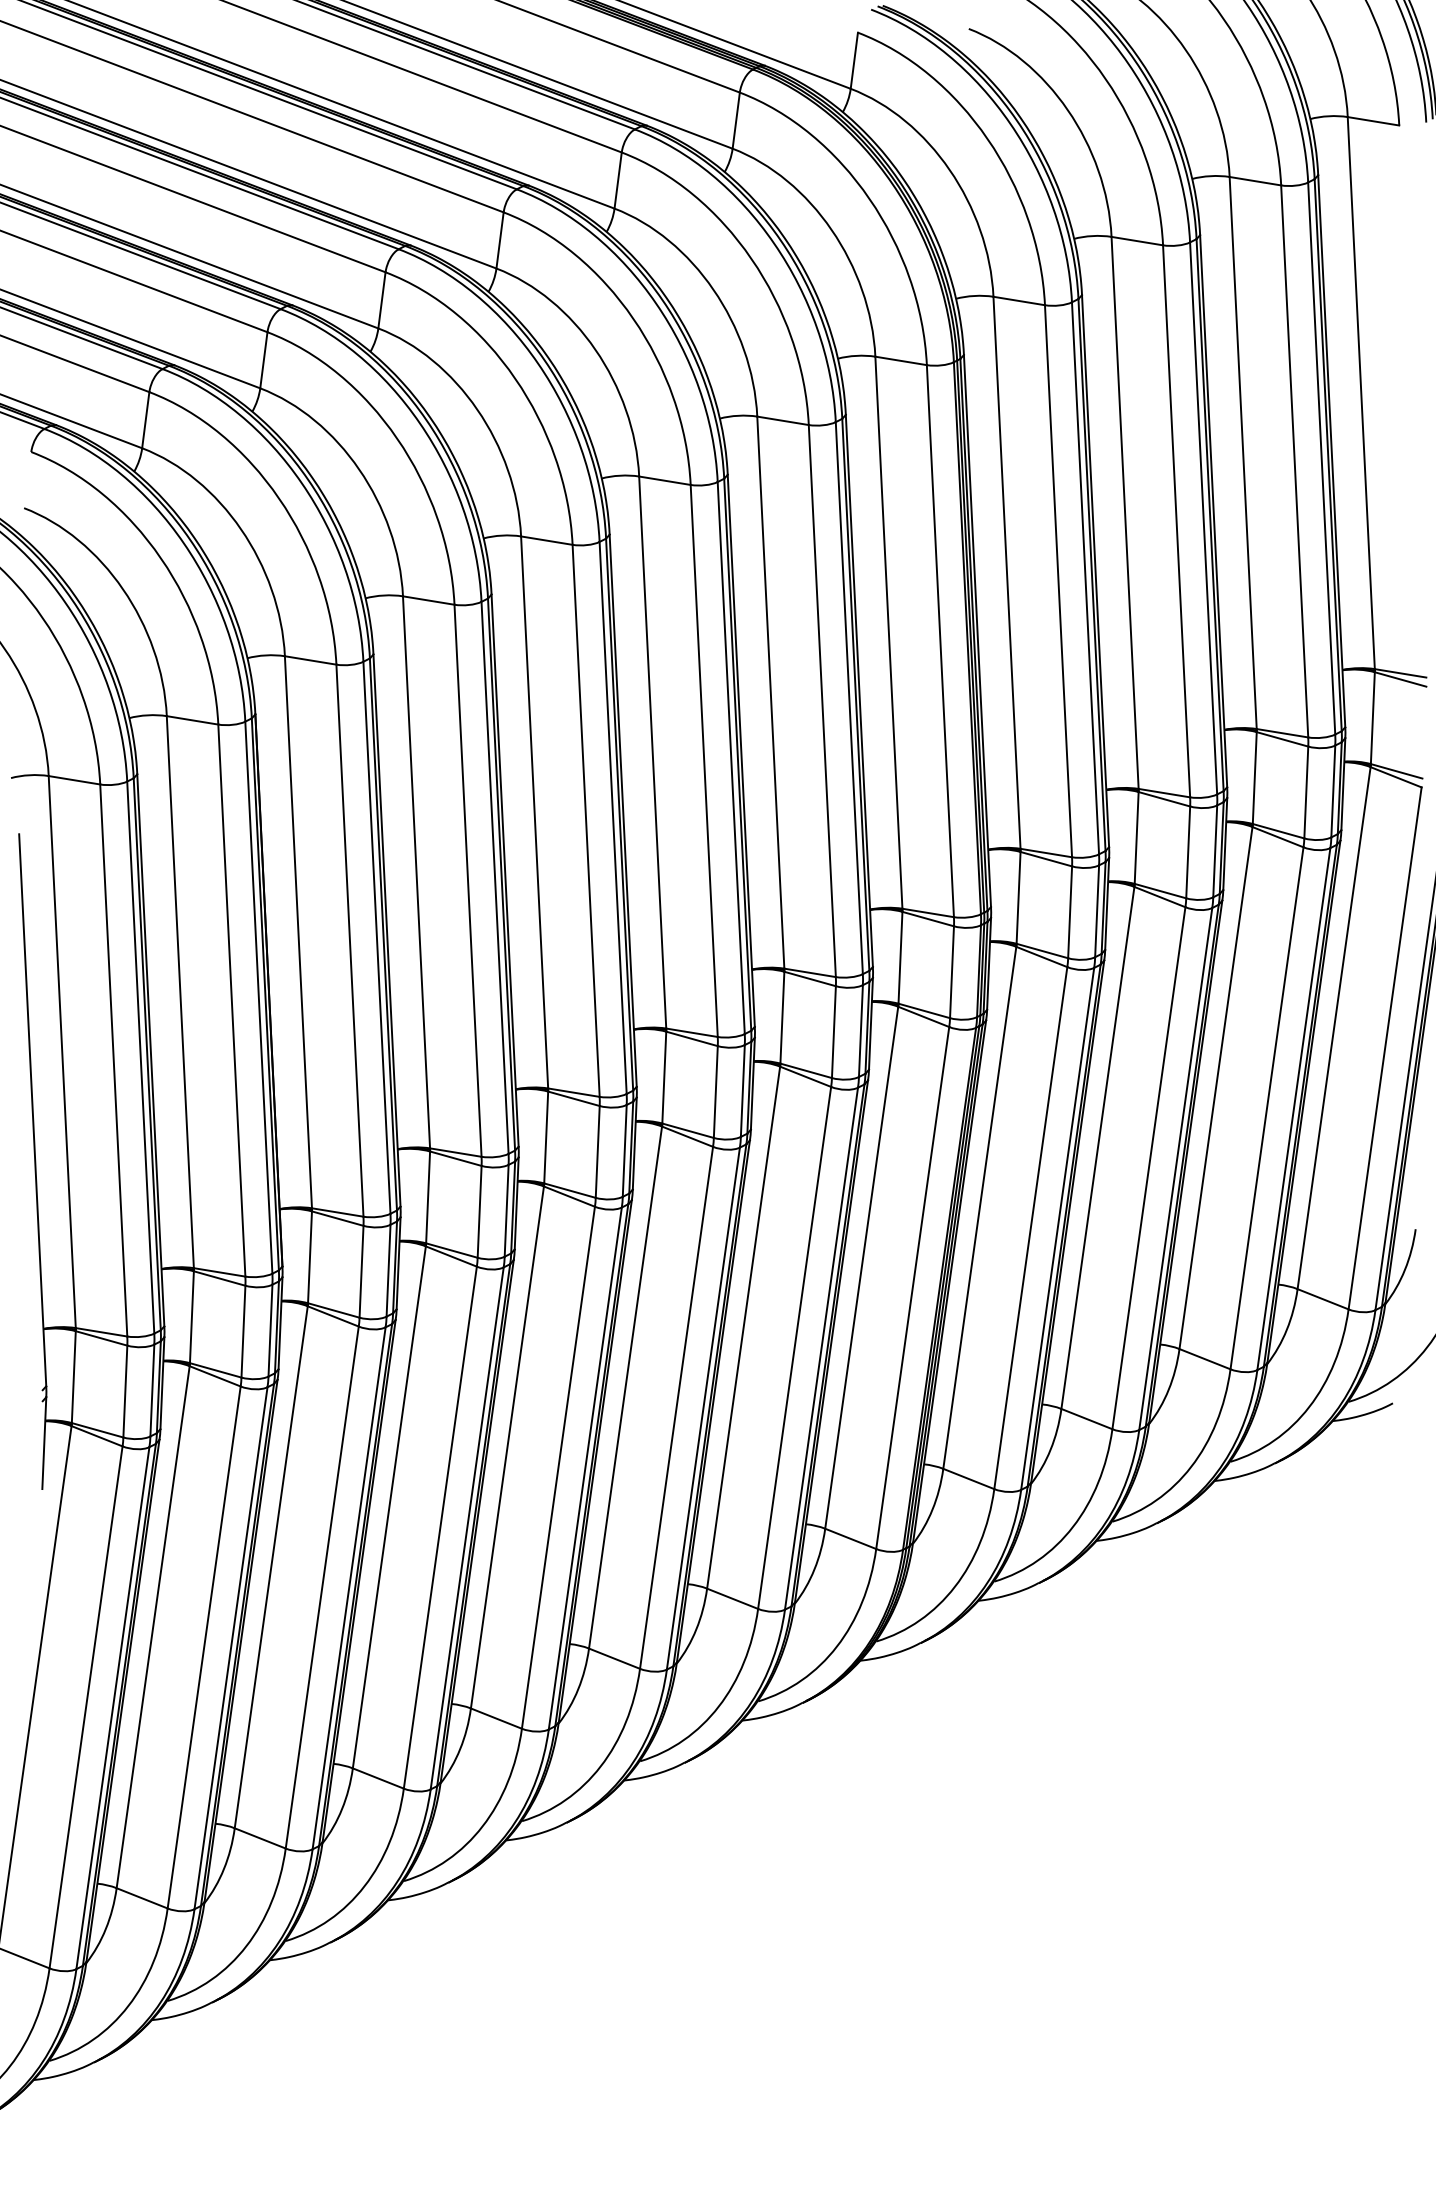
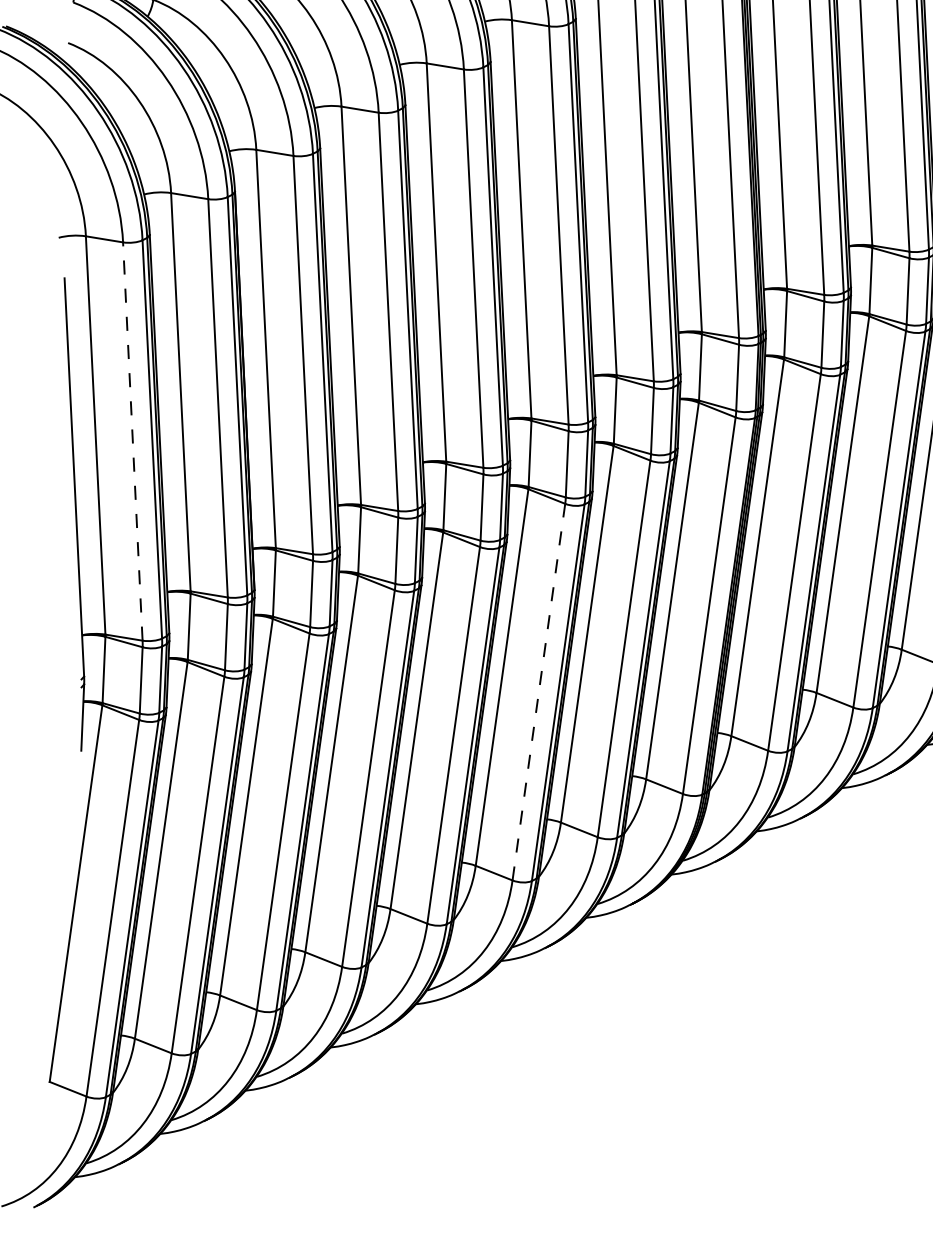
line: (113, 1060) -> (132, 441), solid -> dashed
line: (676, 1407) -> (538, 691), solid -> dashed

